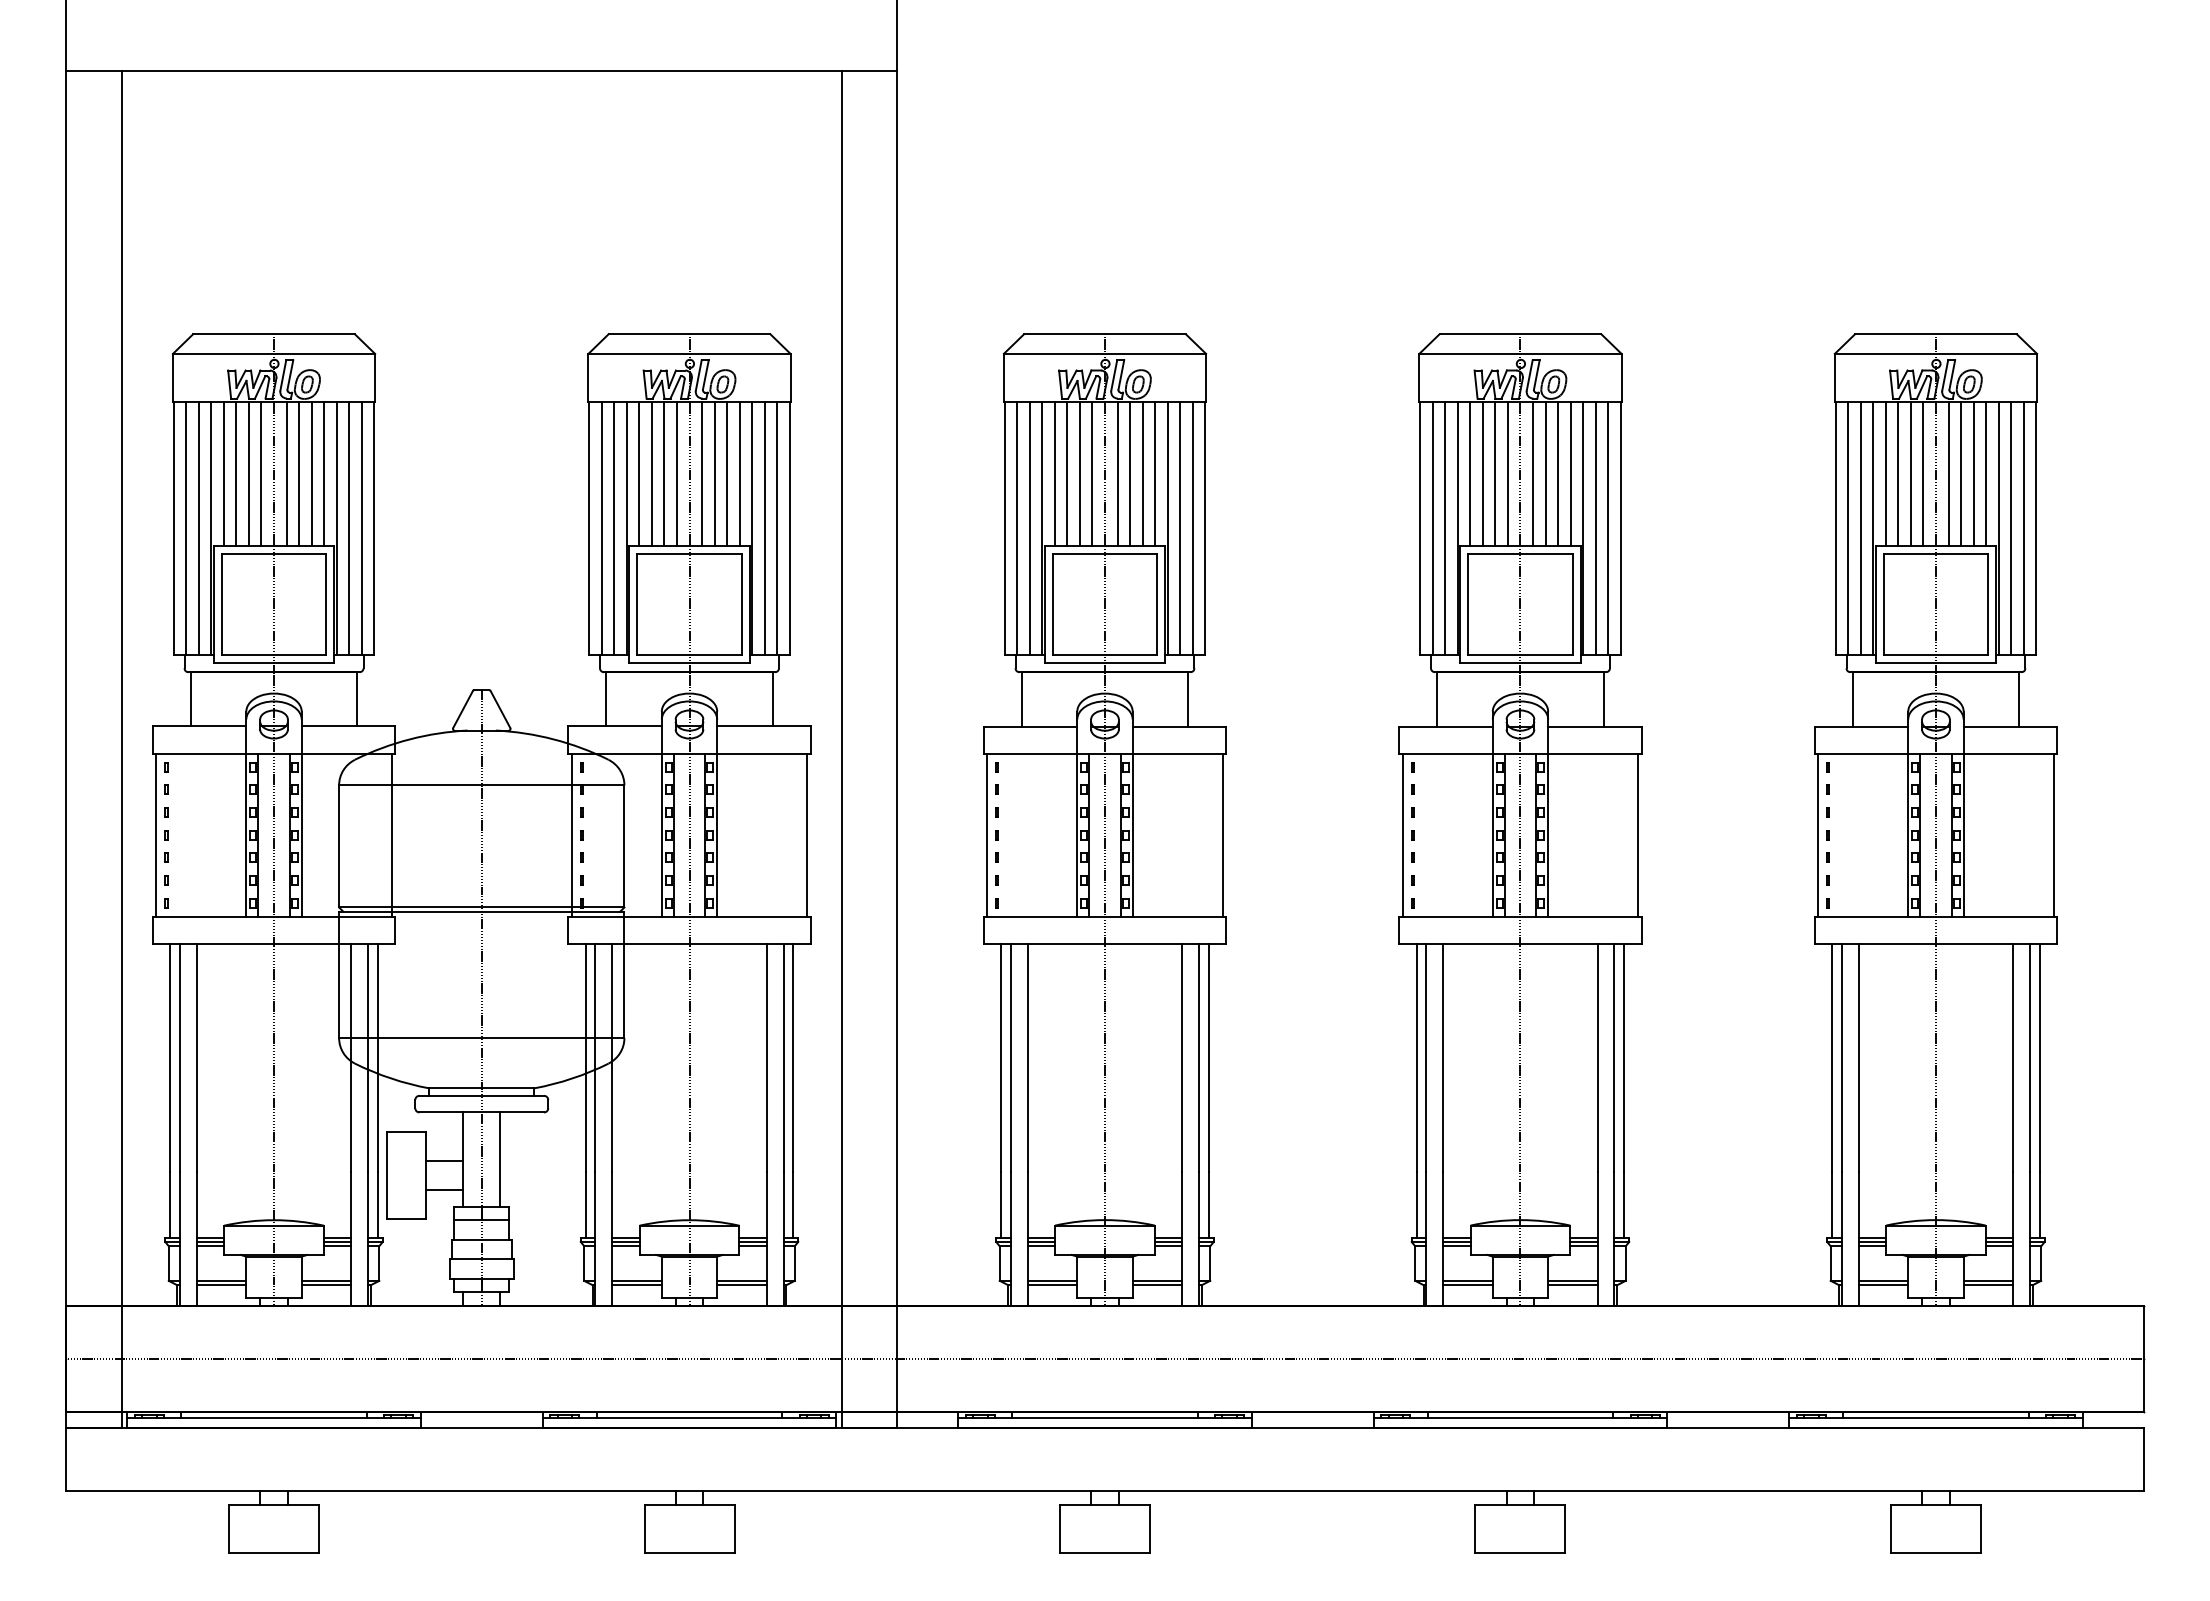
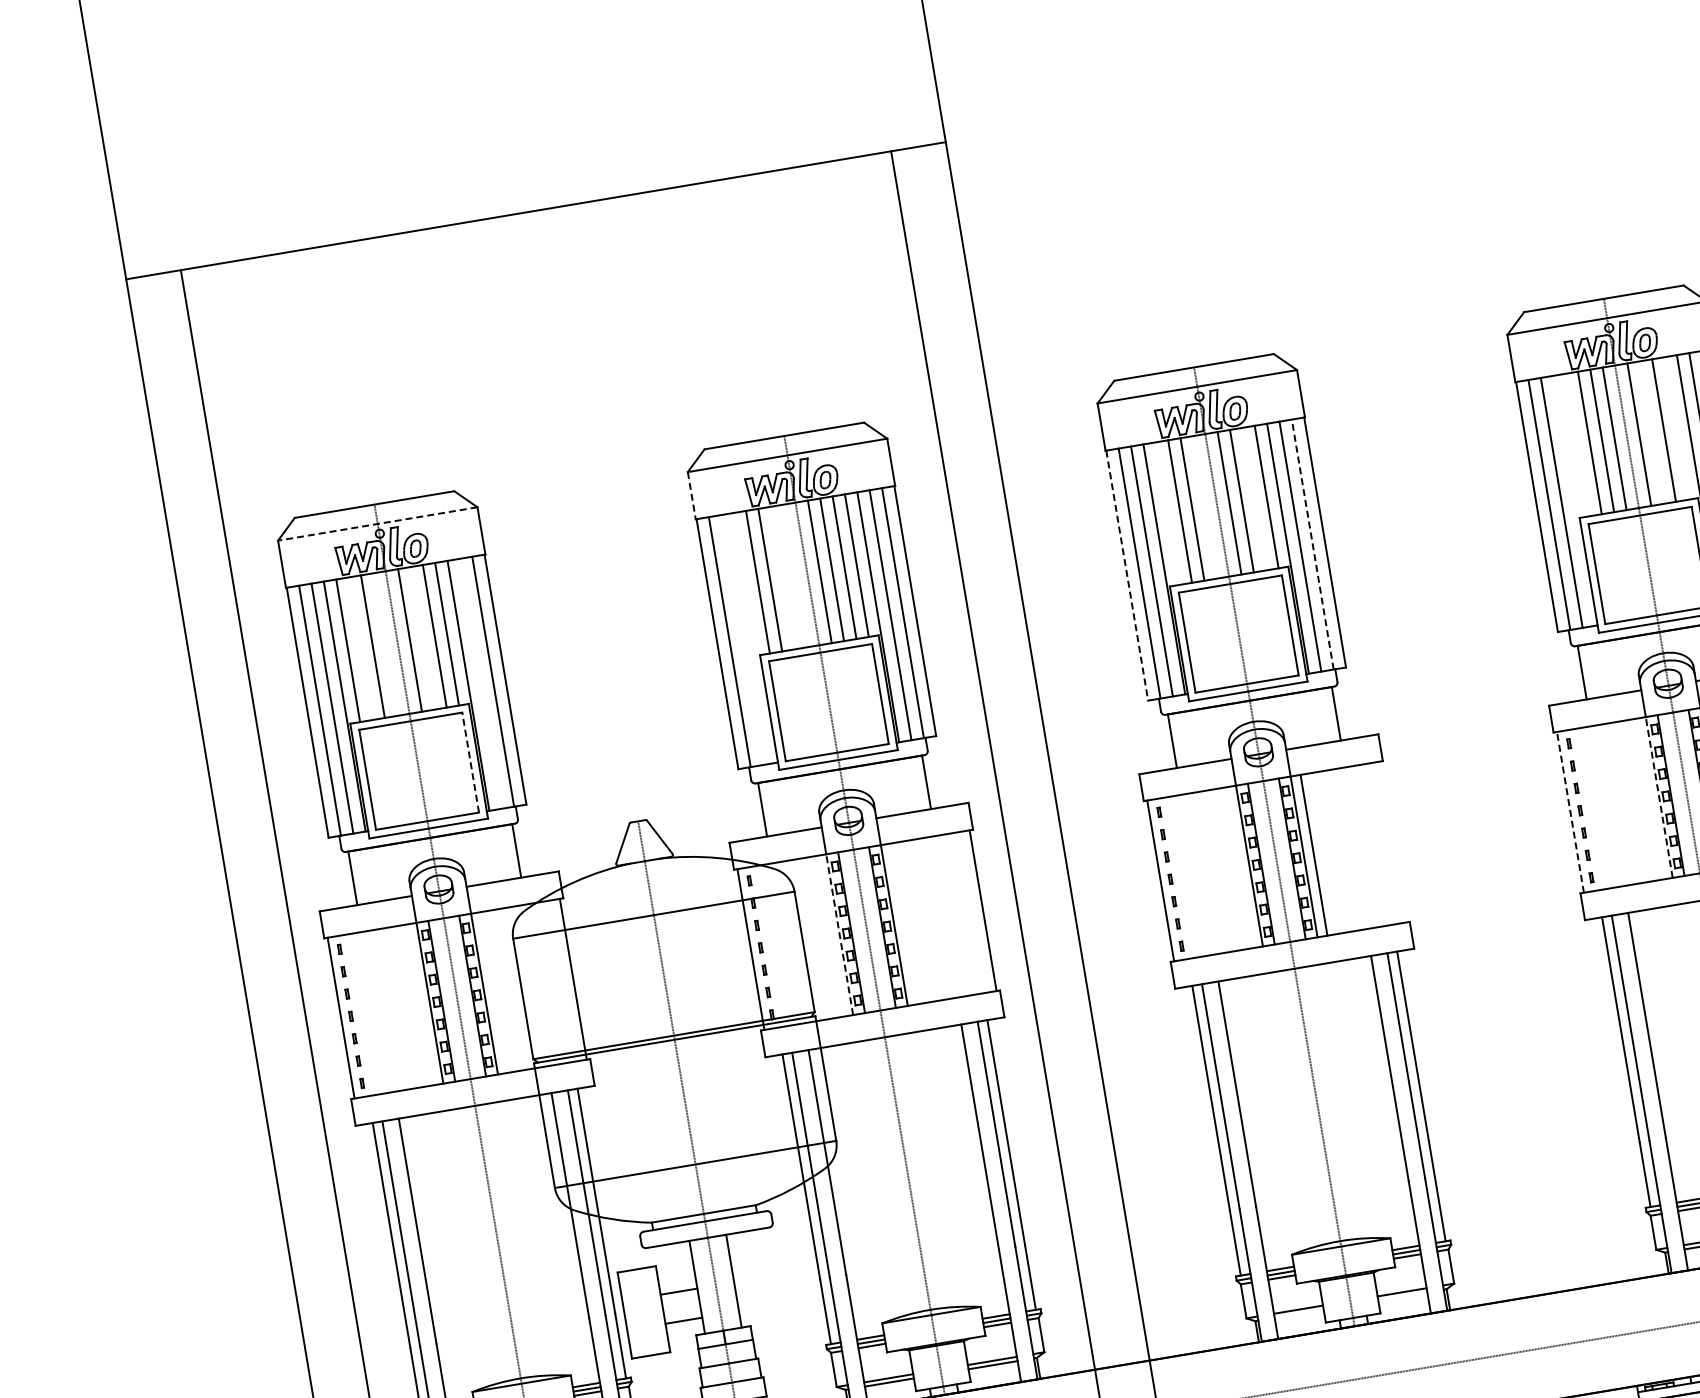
line: (273, 353) -> (377, 523), solid -> dashed
line: (588, 377) -> (691, 495), solid -> dashed
line: (236, 473) -> (360, 648), removed
line: (261, 473) -> (385, 643), removed
line: (299, 473) -> (422, 637), removed
line: (664, 473) -> (782, 577), removed
line: (676, 473) -> (794, 575), removed
line: (1054, 473) -> (1167, 513), removed
line: (1092, 473) -> (1204, 506), removed
line: (1142, 473) -> (1254, 498), removed
line: (1470, 473) -> (1577, 444), removed
line: (1545, 473) -> (1651, 432), removed
line: (1570, 473) -> (1676, 427), removed
line: (349, 528) -> (481, 683), removed
line: (614, 528) -> (742, 639), removed
line: (626, 528) -> (754, 637), removed
line: (1004, 528) -> (1127, 575), solid -> dashed
line: (1192, 528) -> (1312, 544), solid -> dashed
line: (1457, 528) -> (1573, 500), removed
line: (326, 604) -> (470, 762), solid -> dashed
line: (1222, 834) -> (1313, 854), moved
line: (661, 835) -> (839, 935), solid -> dashed
line: (1402, 835) -> (1570, 812), solid -> dashed
line: (1492, 835) -> (1659, 797), solid -> dashed
line: (1052, 1285) -> (1299, 1314), removed
line: (1157, 1285) -> (1402, 1296), removed

